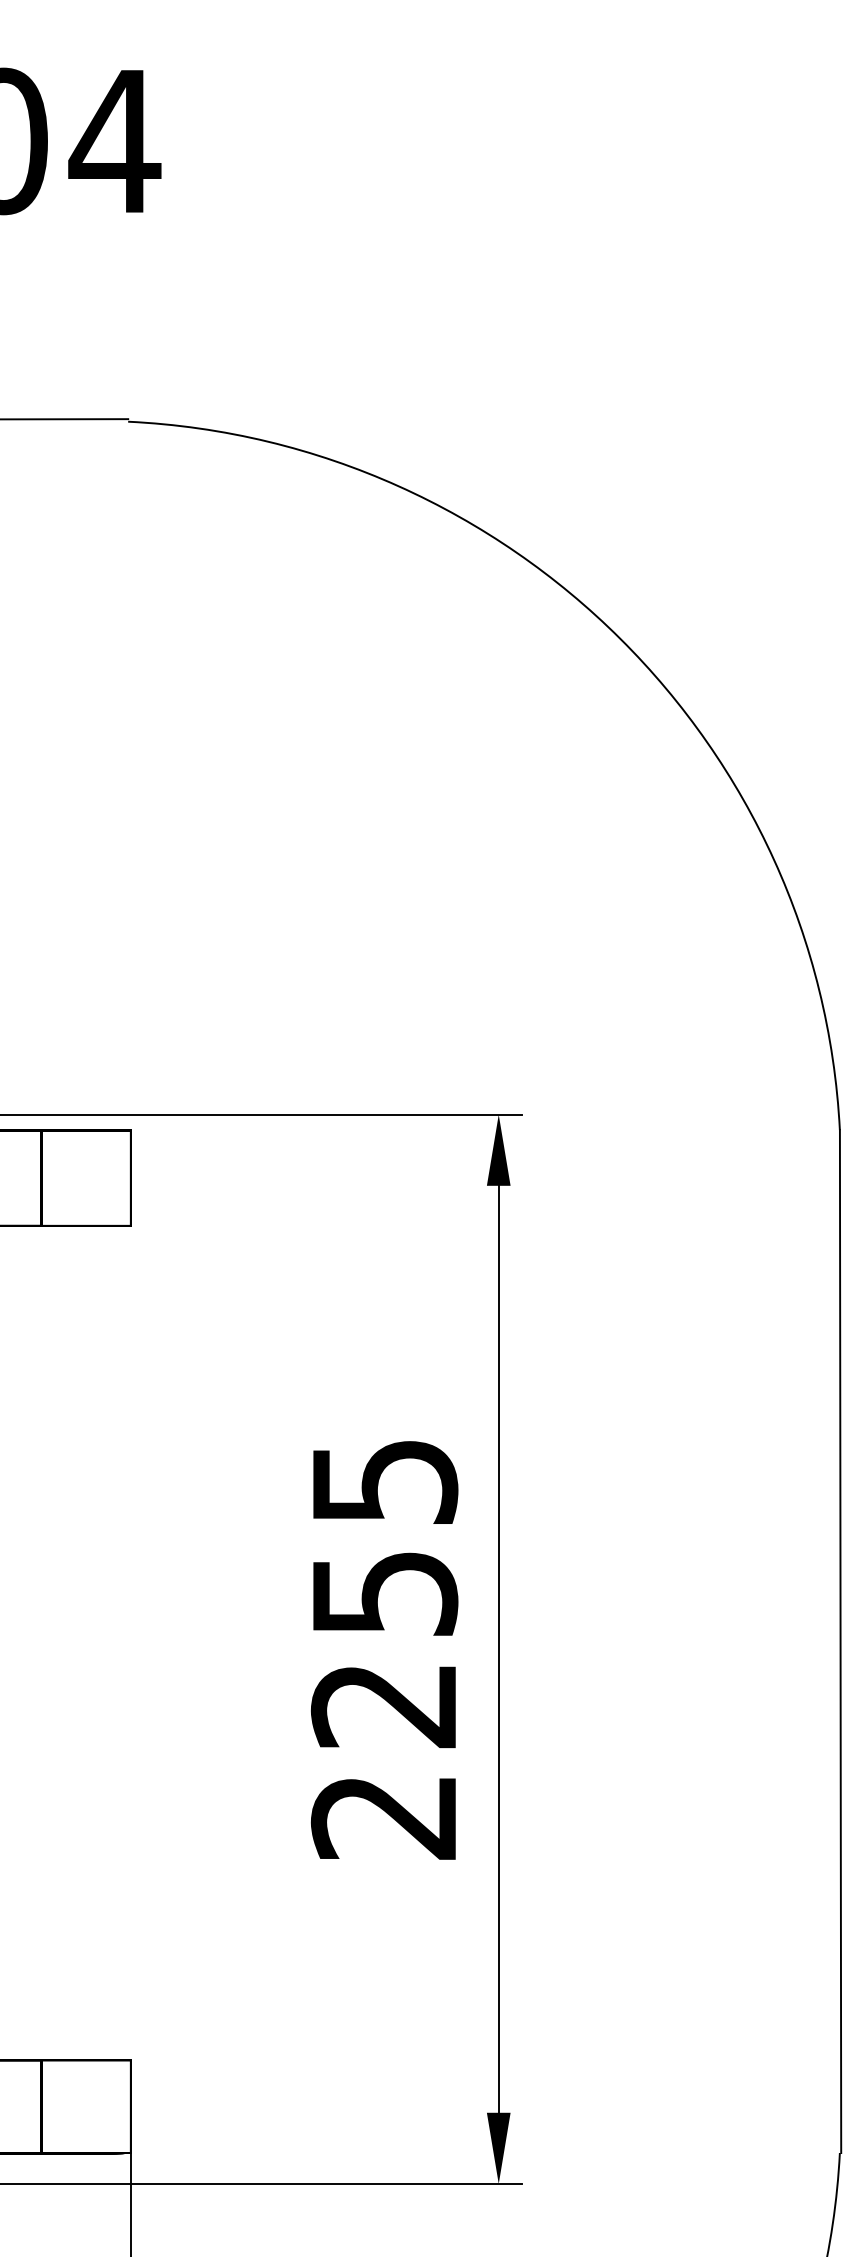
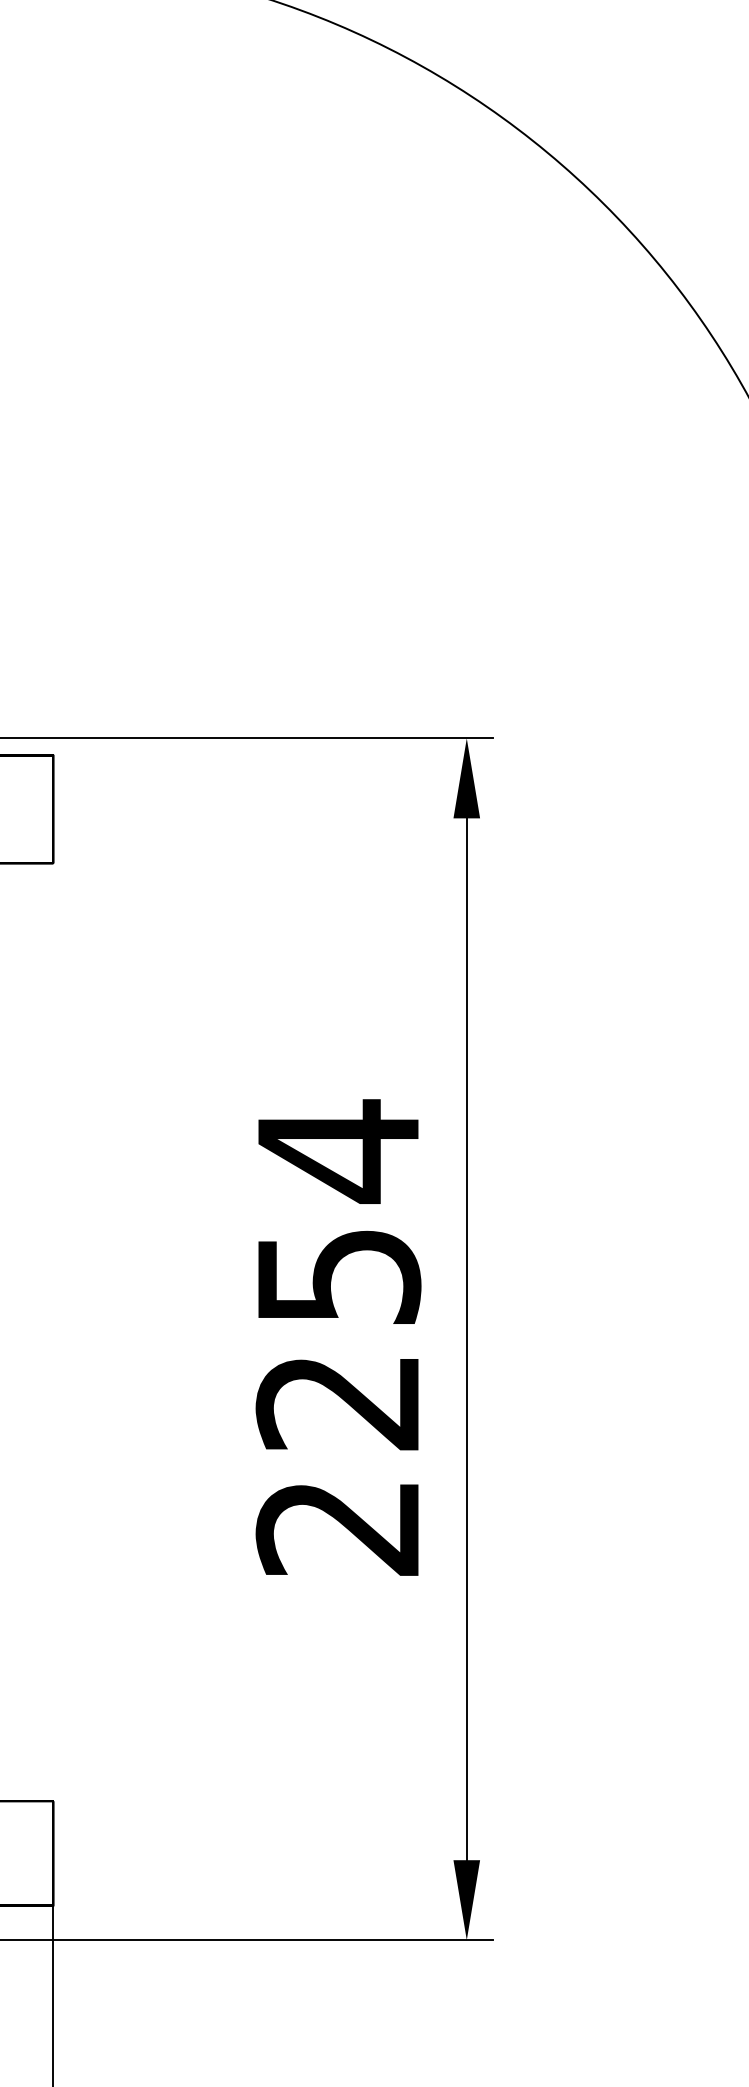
text: (385, 1481) -> (339, 1150), 2255 -> 2254

